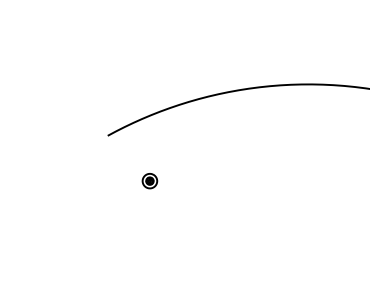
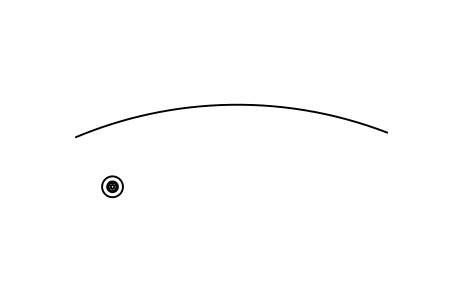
part: (149, 180) -> (112, 186), size x1.43

